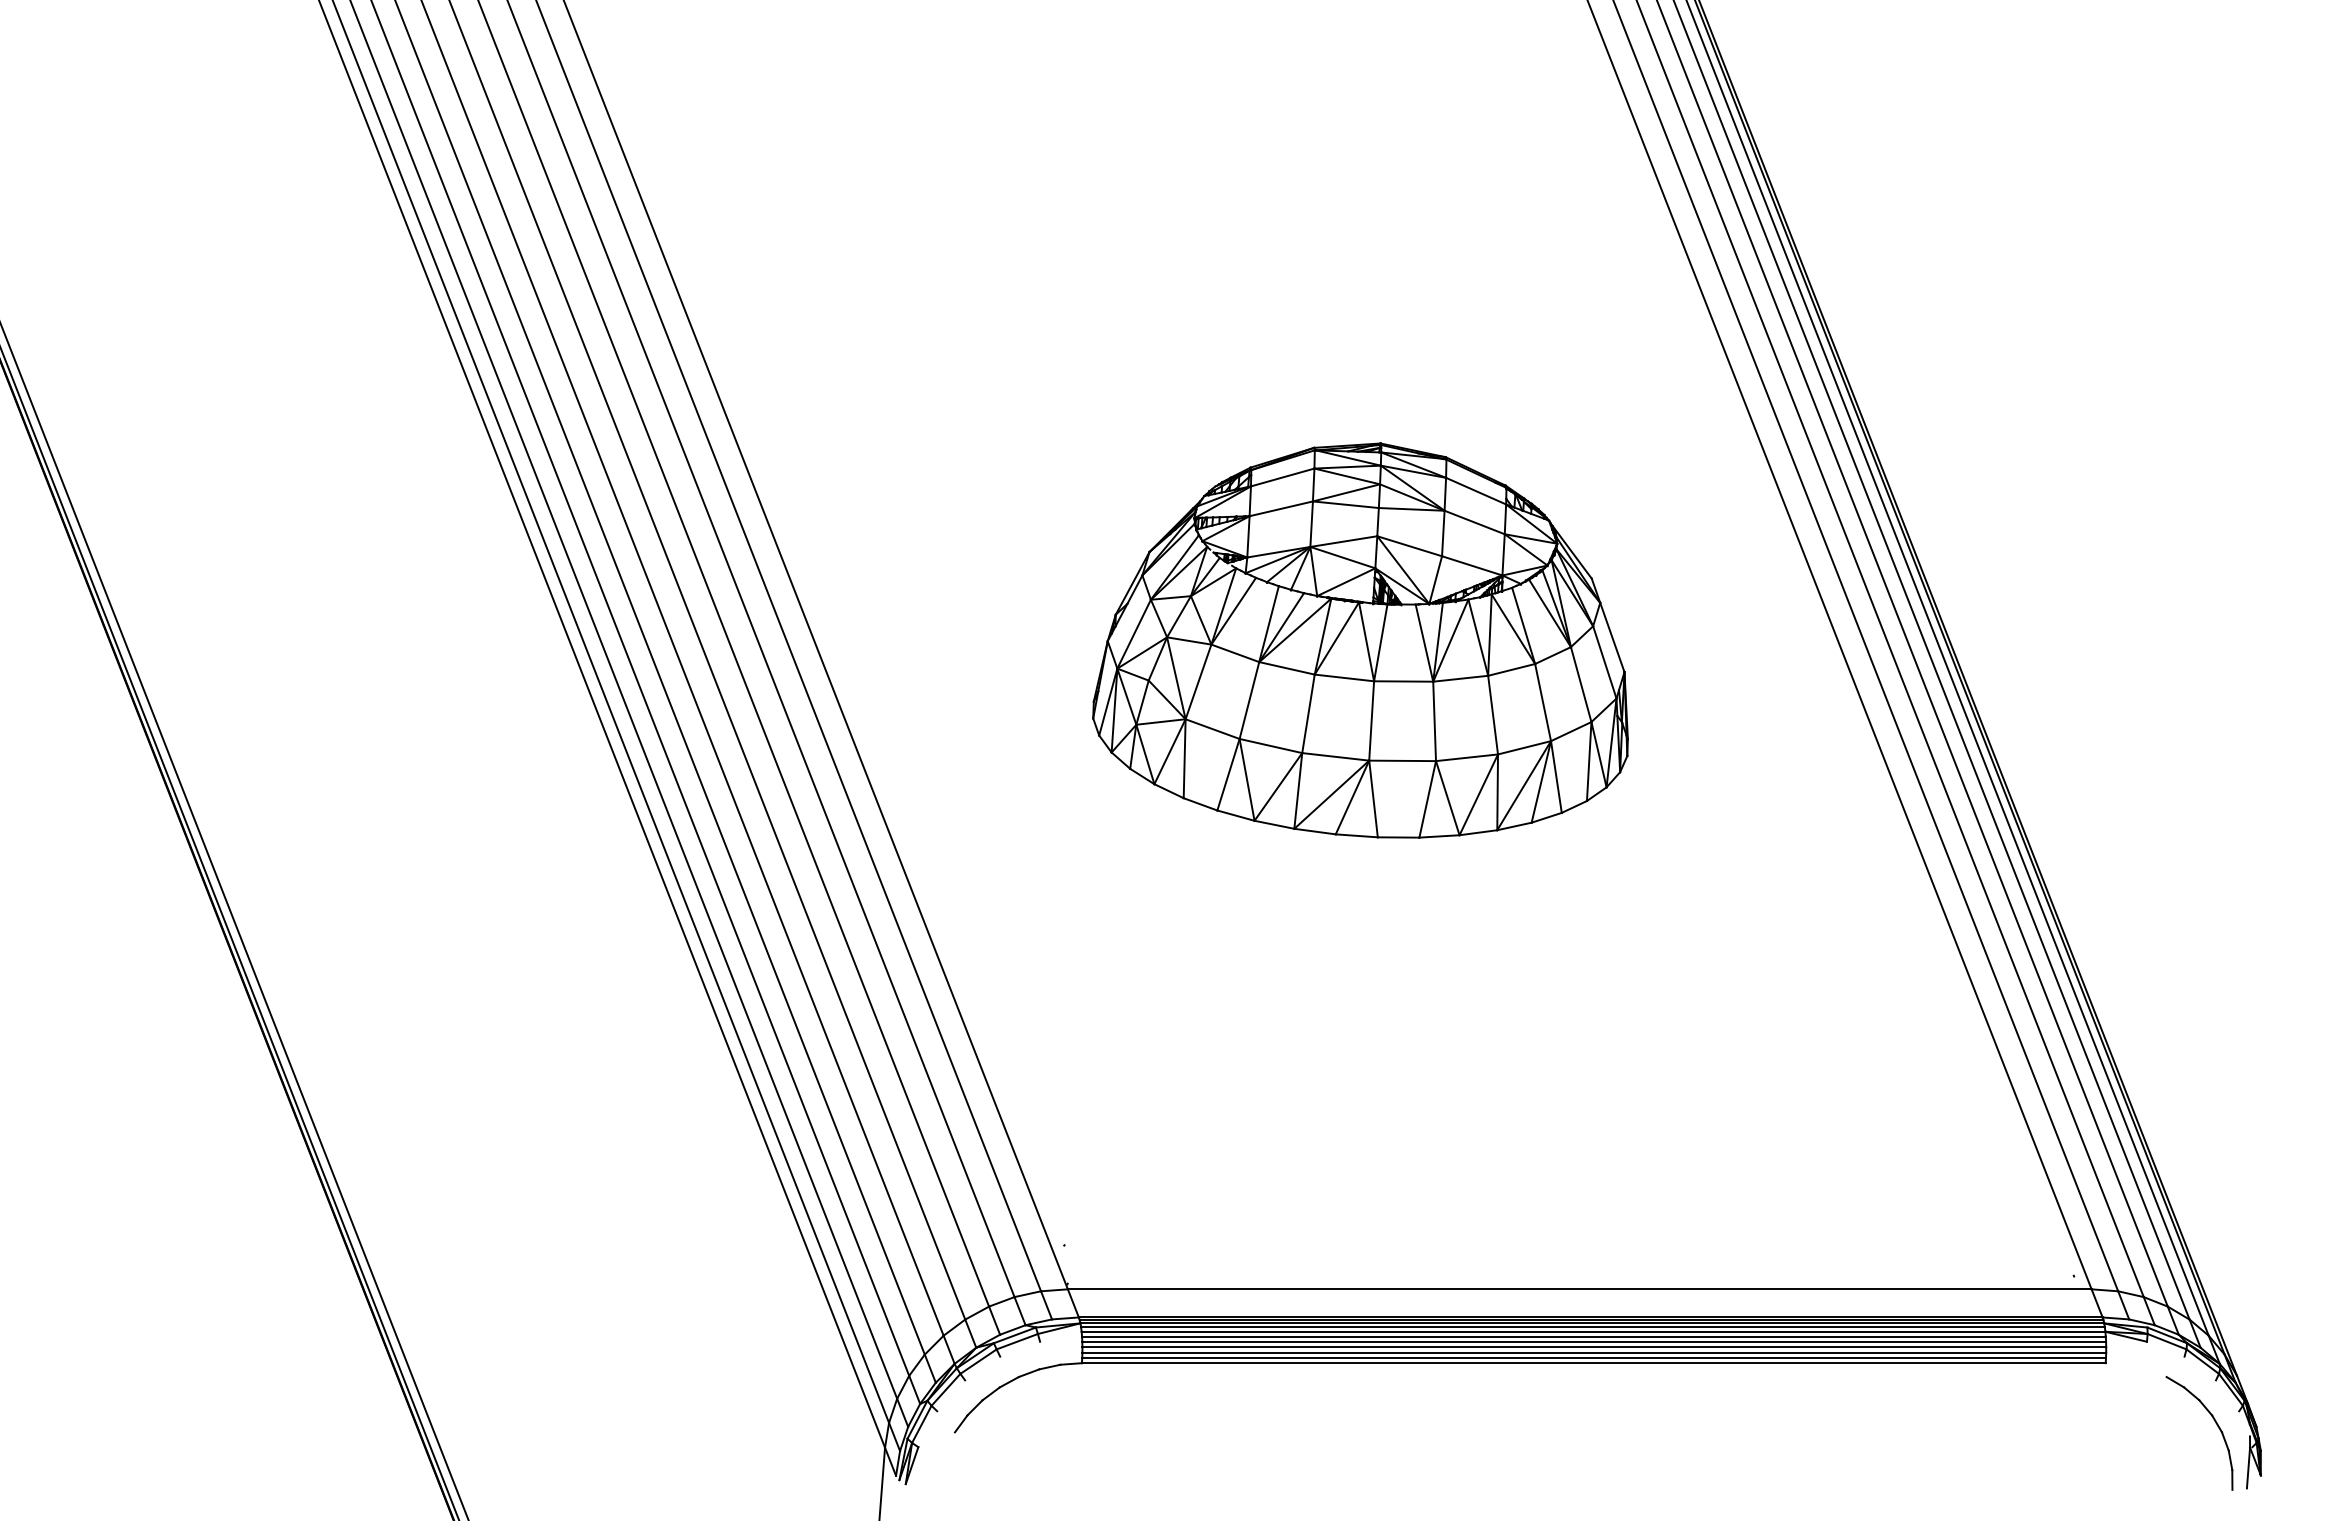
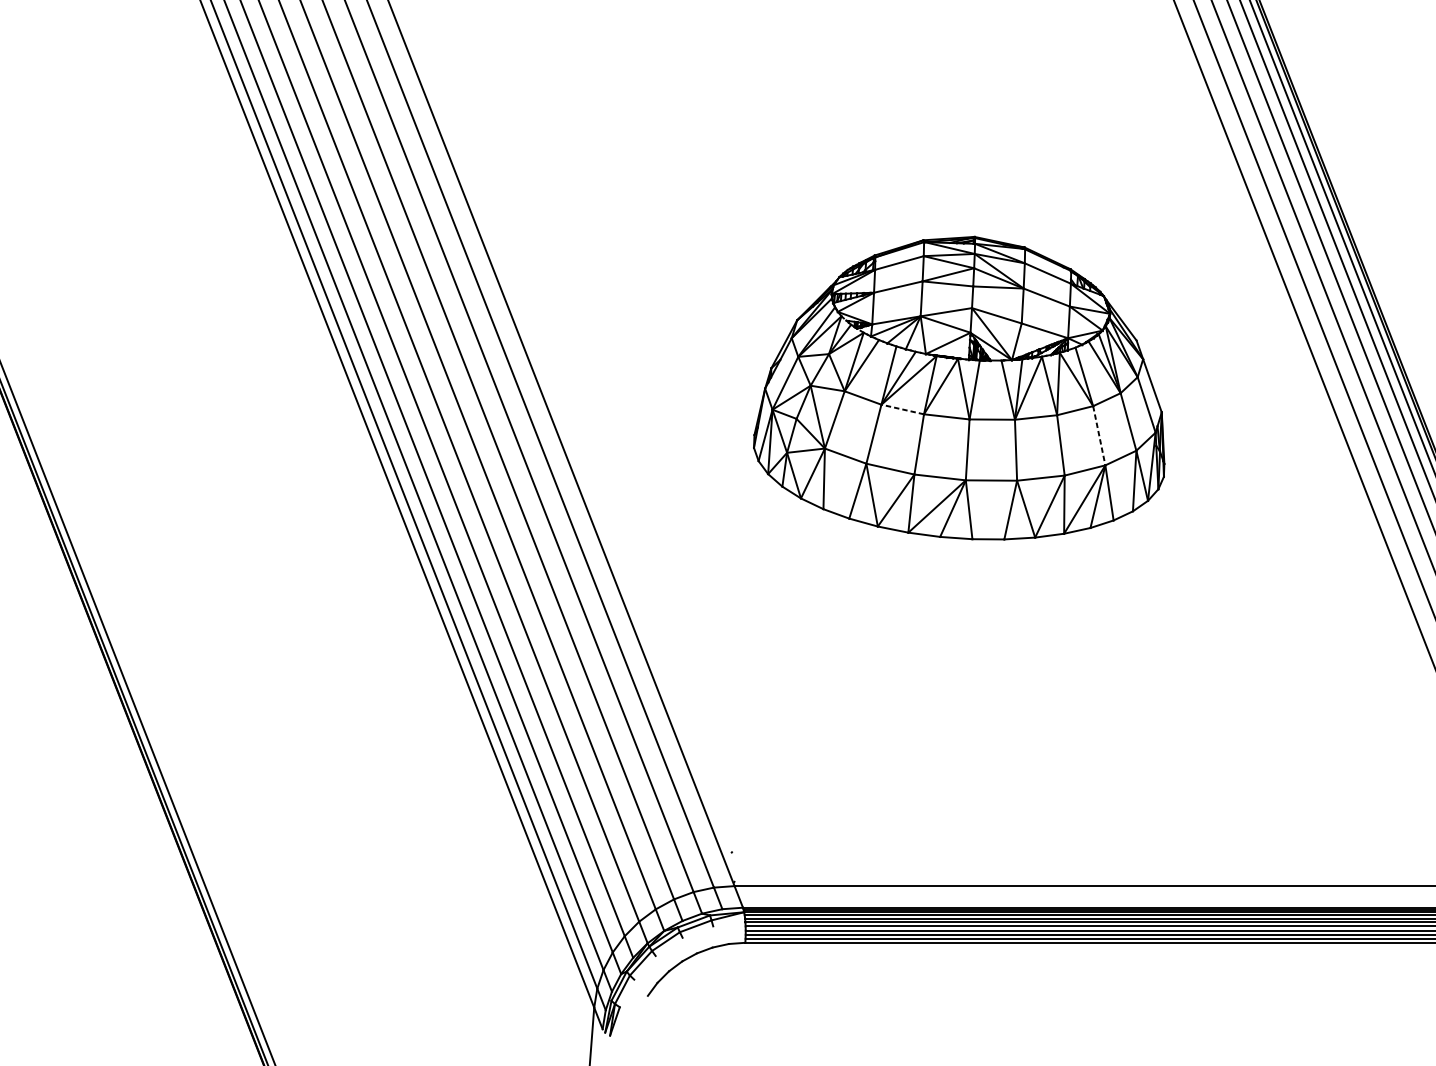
line: (1286, 668) -> (902, 409), solid -> dashed
line: (1543, 703) -> (1099, 436), solid -> dashed

